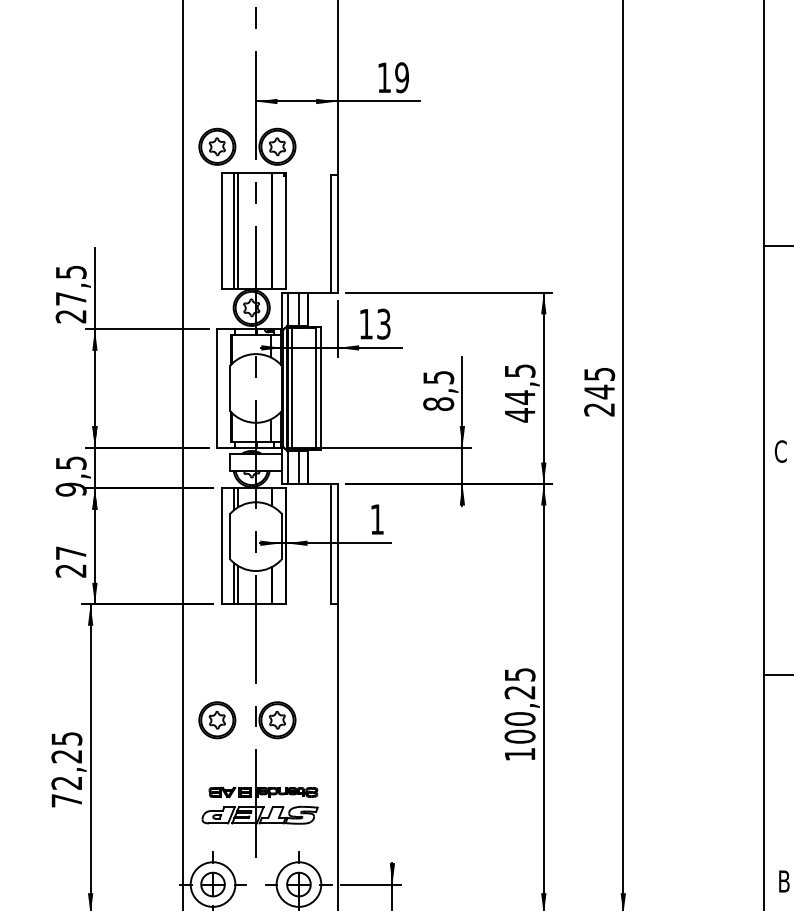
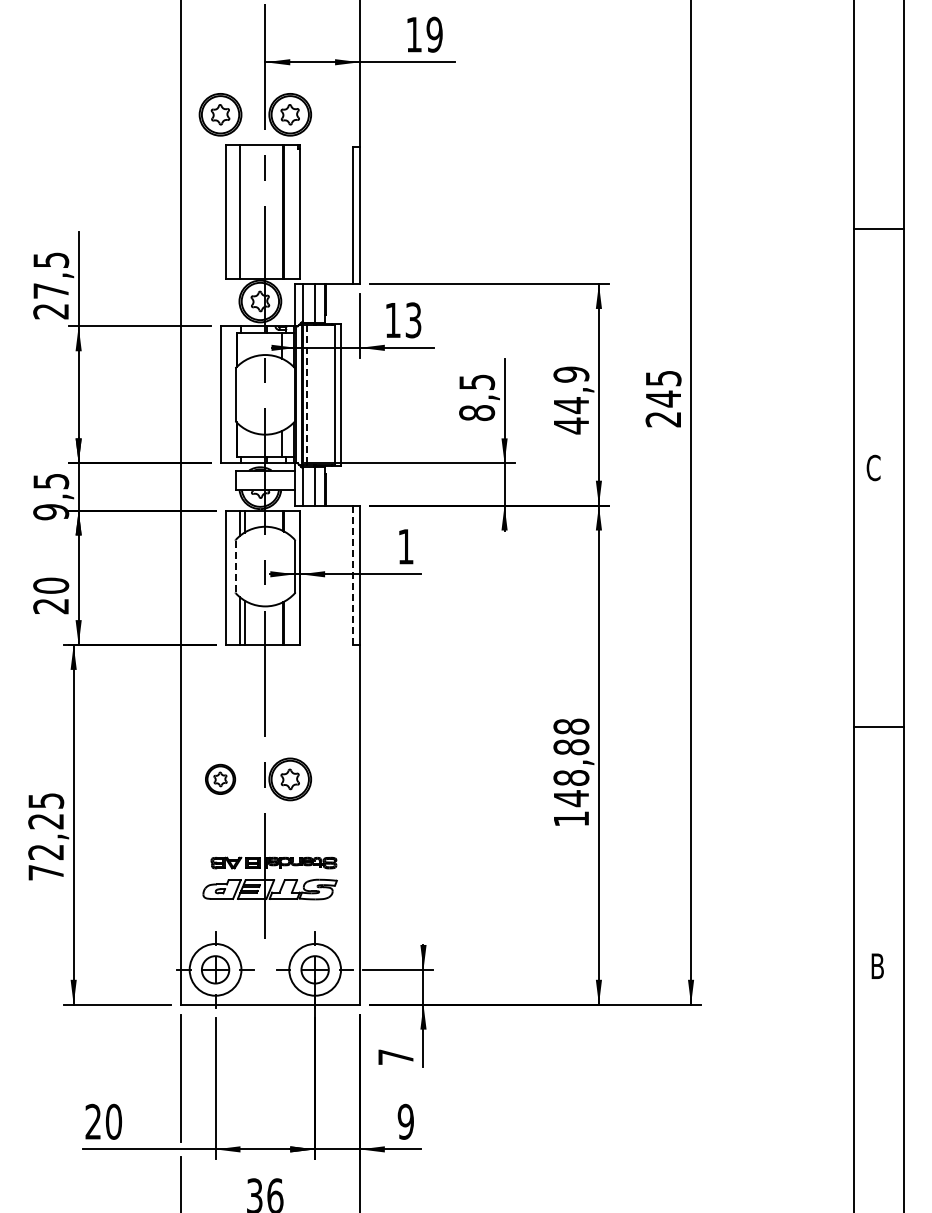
line: (238, 230) -> (244, 211), removed
text: (520, 370) -> (571, 374), 44,5 -> 44,9
line: (292, 388) -> (307, 394), solid -> dashed
line: (230, 536) -> (235, 566), solid -> dashed
line: (331, 544) -> (352, 575), solid -> dashed
text: (71, 552) -> (51, 585), 27 -> 20
text: (520, 705) -> (571, 762), 100,25 -> 148,88
part: (217, 720) -> (220, 779), size x0.7

